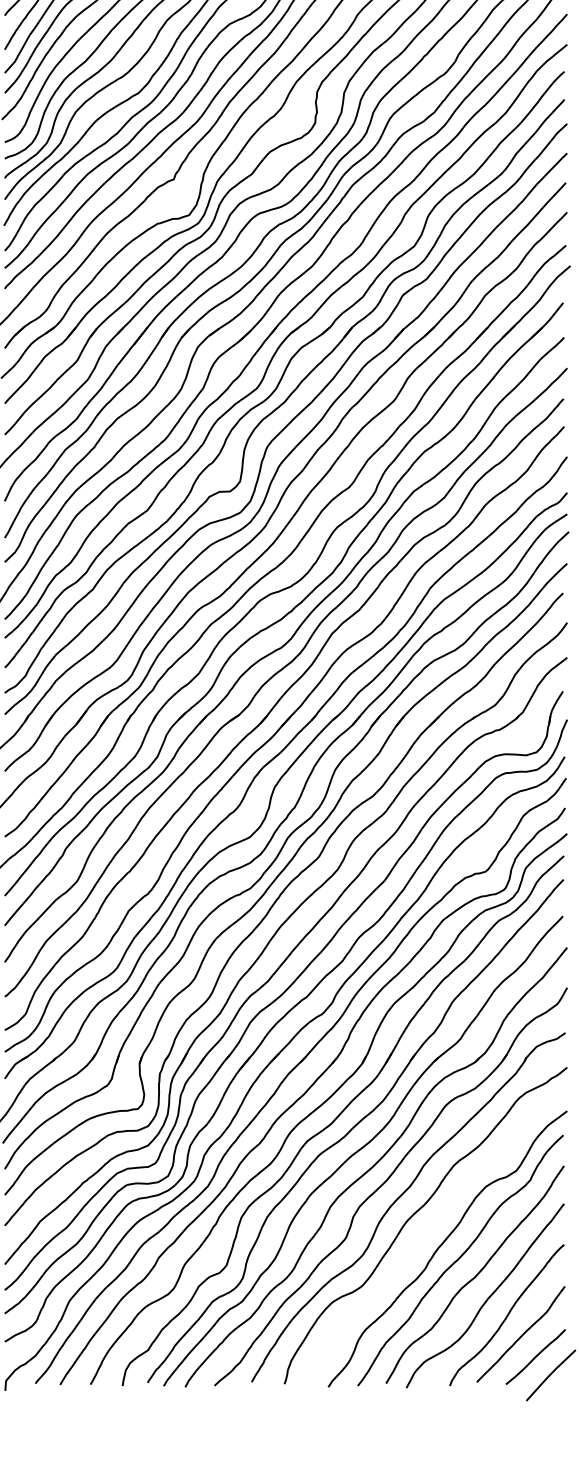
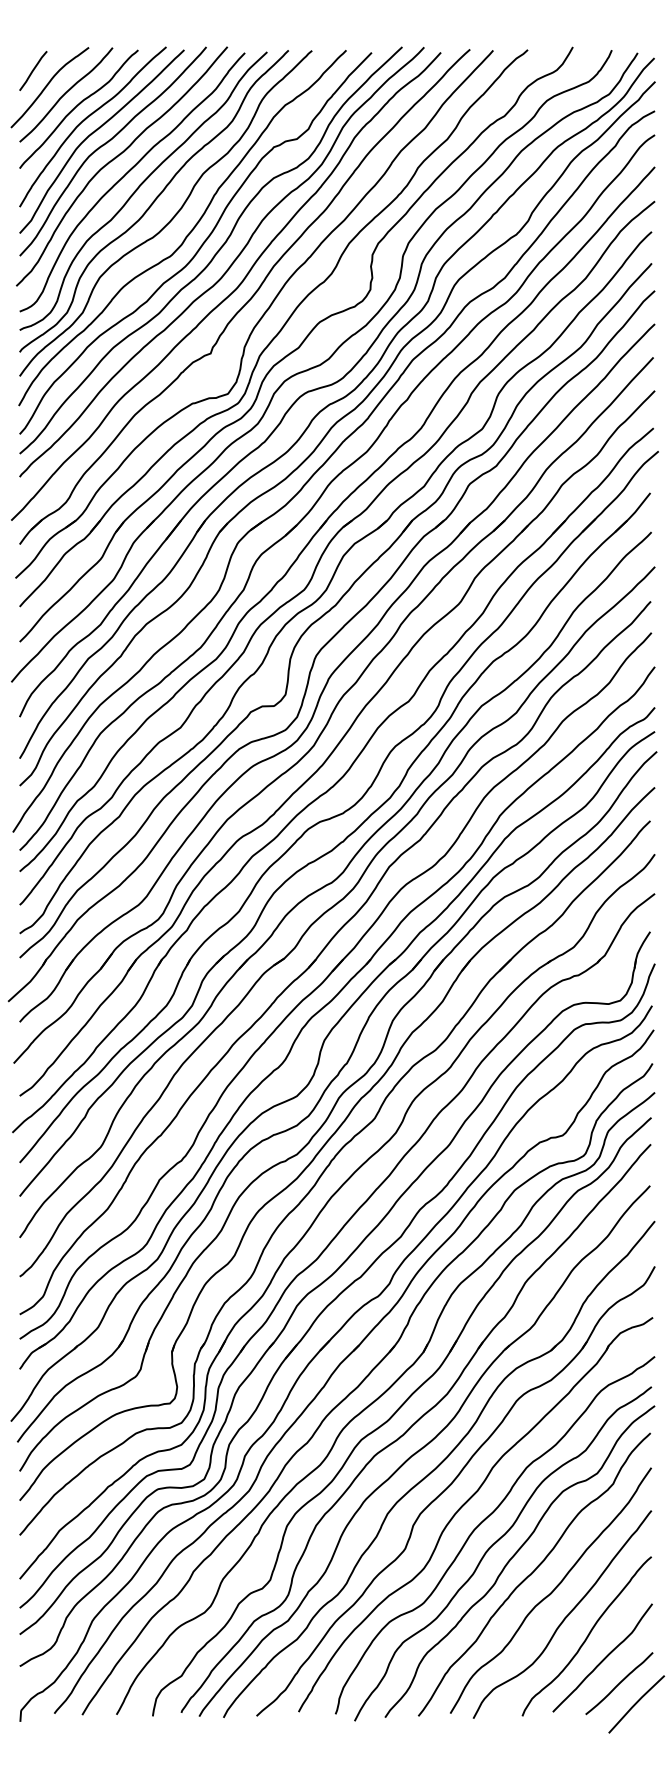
curve: (427, 1232) -> (497, 1542), added

